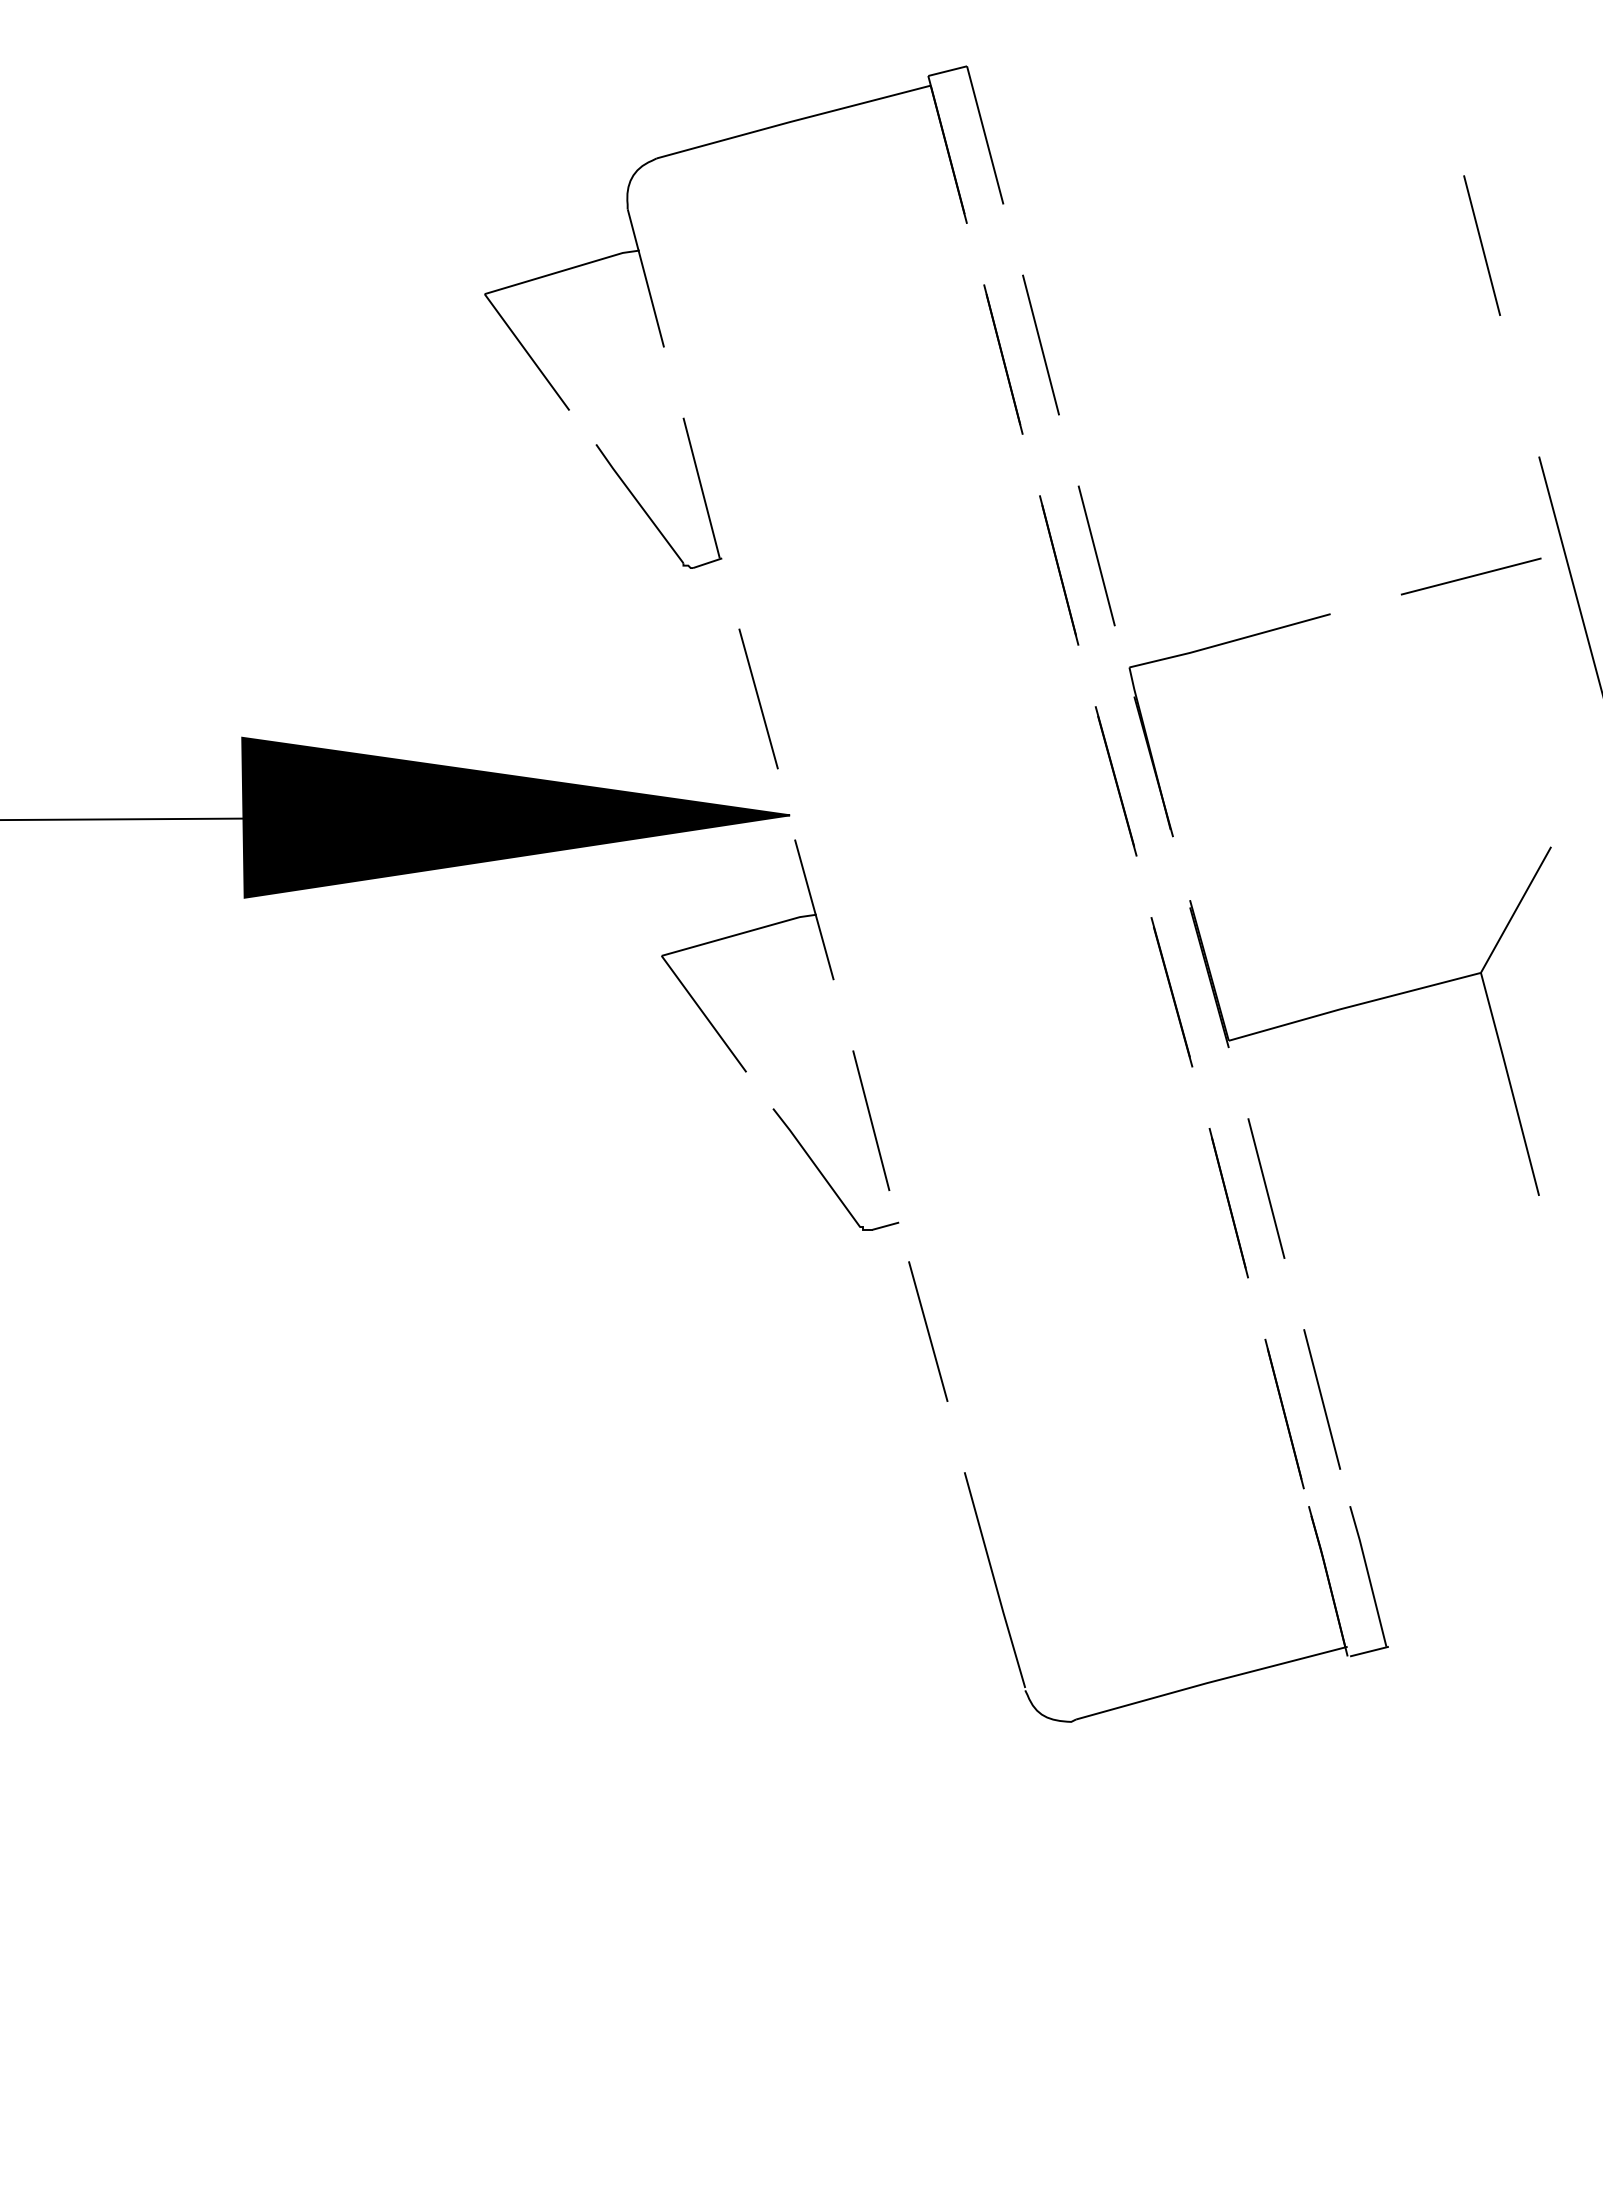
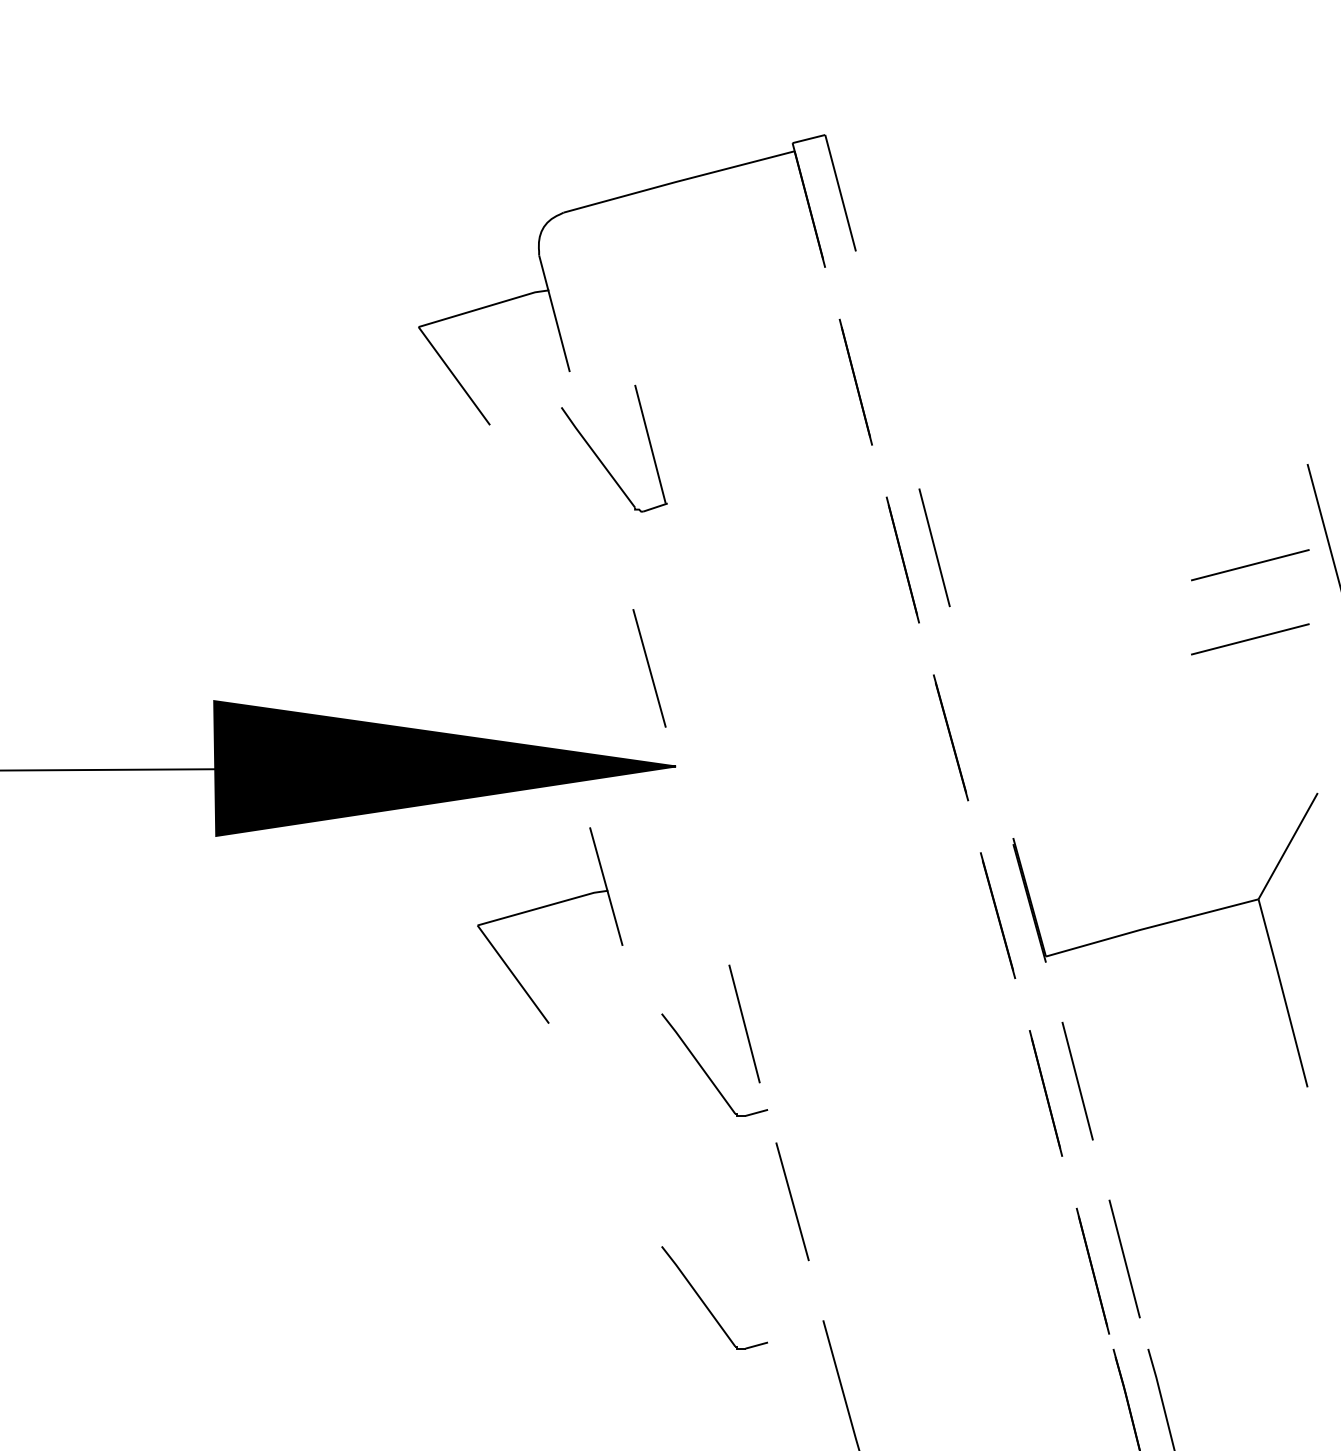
line: (1481, 245) -> (1259, 286), removed
line: (1040, 344) -> (887, 369), removed
part: (640, 503) -> (598, 457), moved
part: (1210, 648) -> (1030, 625), removed
line: (1470, 664) -> (1249, 639), added
part: (742, 934) -> (545, 907), moved
part: (826, 1454) -> (706, 1305), added

